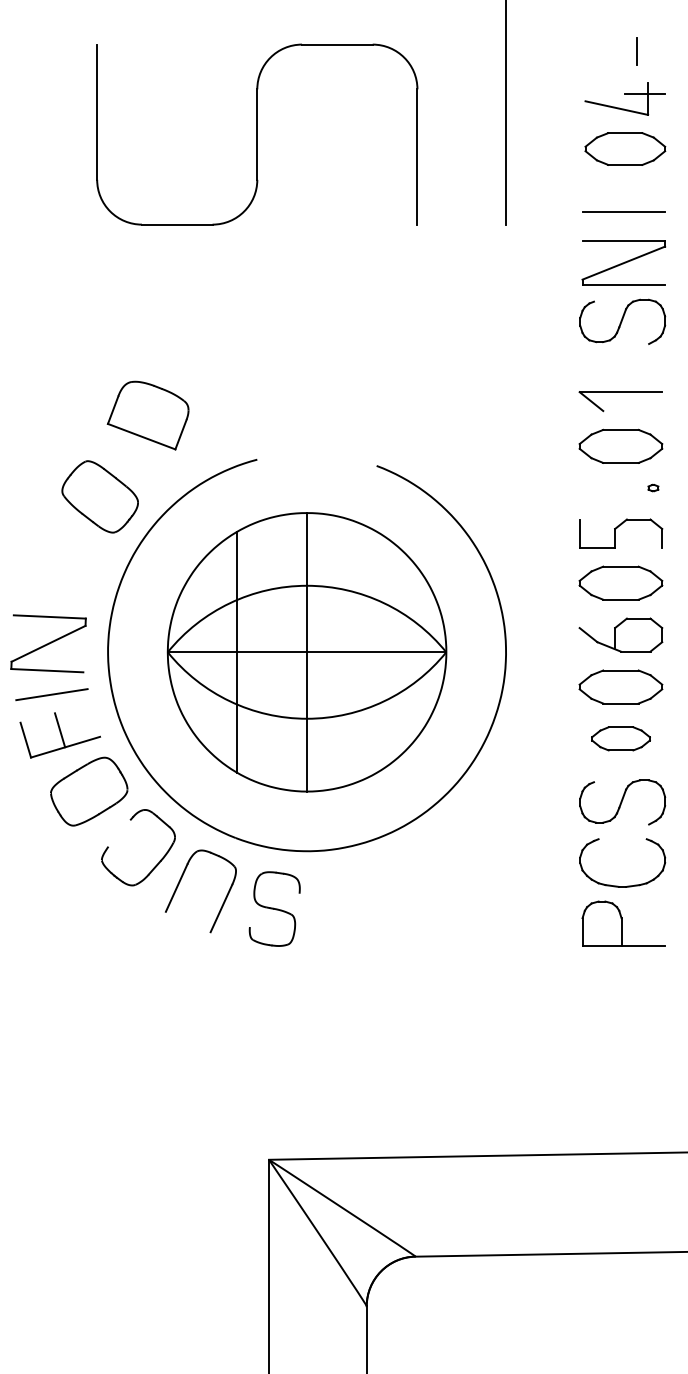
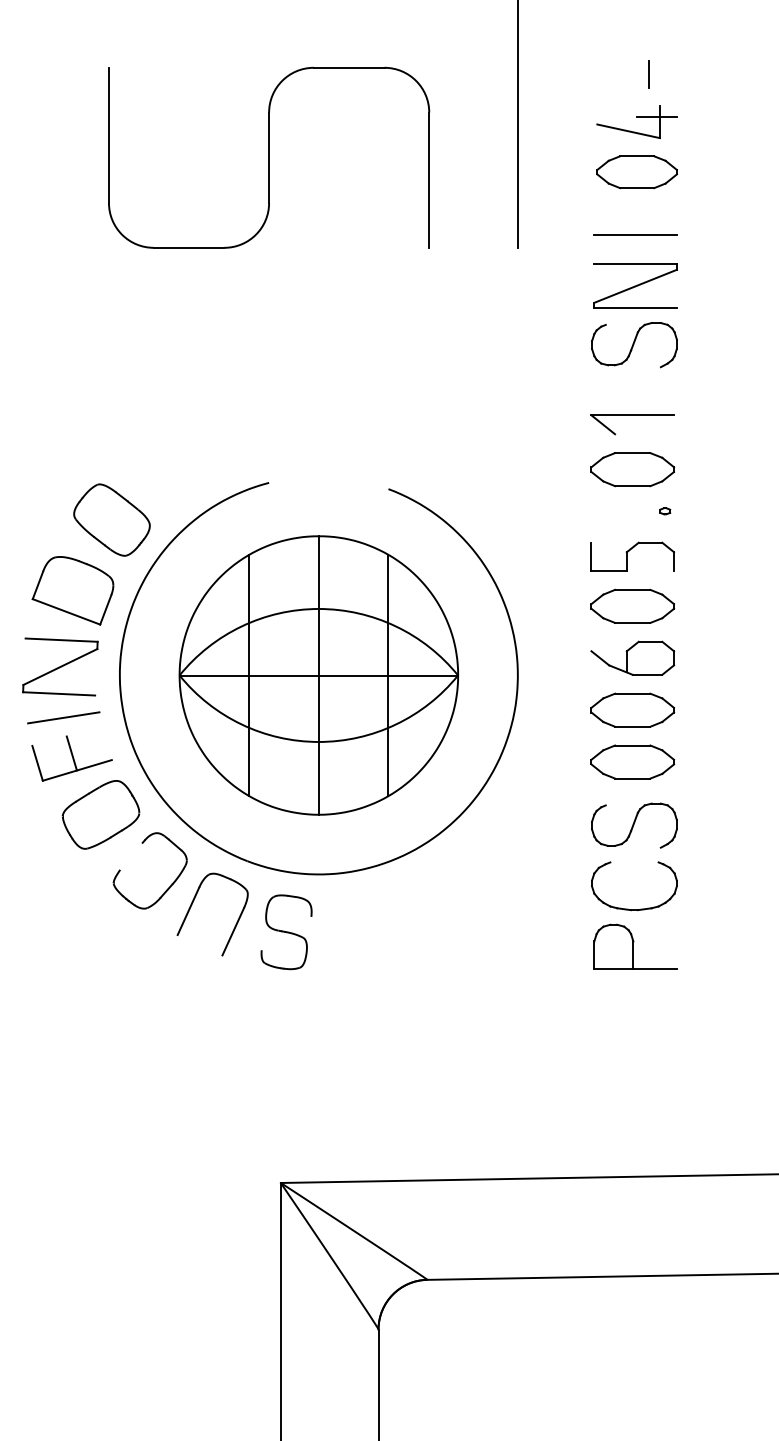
part: (147, 415) -> (72, 590), moved
line: (376, 652) -> (388, 675), added
part: (620, 738) -> (632, 761), size x1.43

